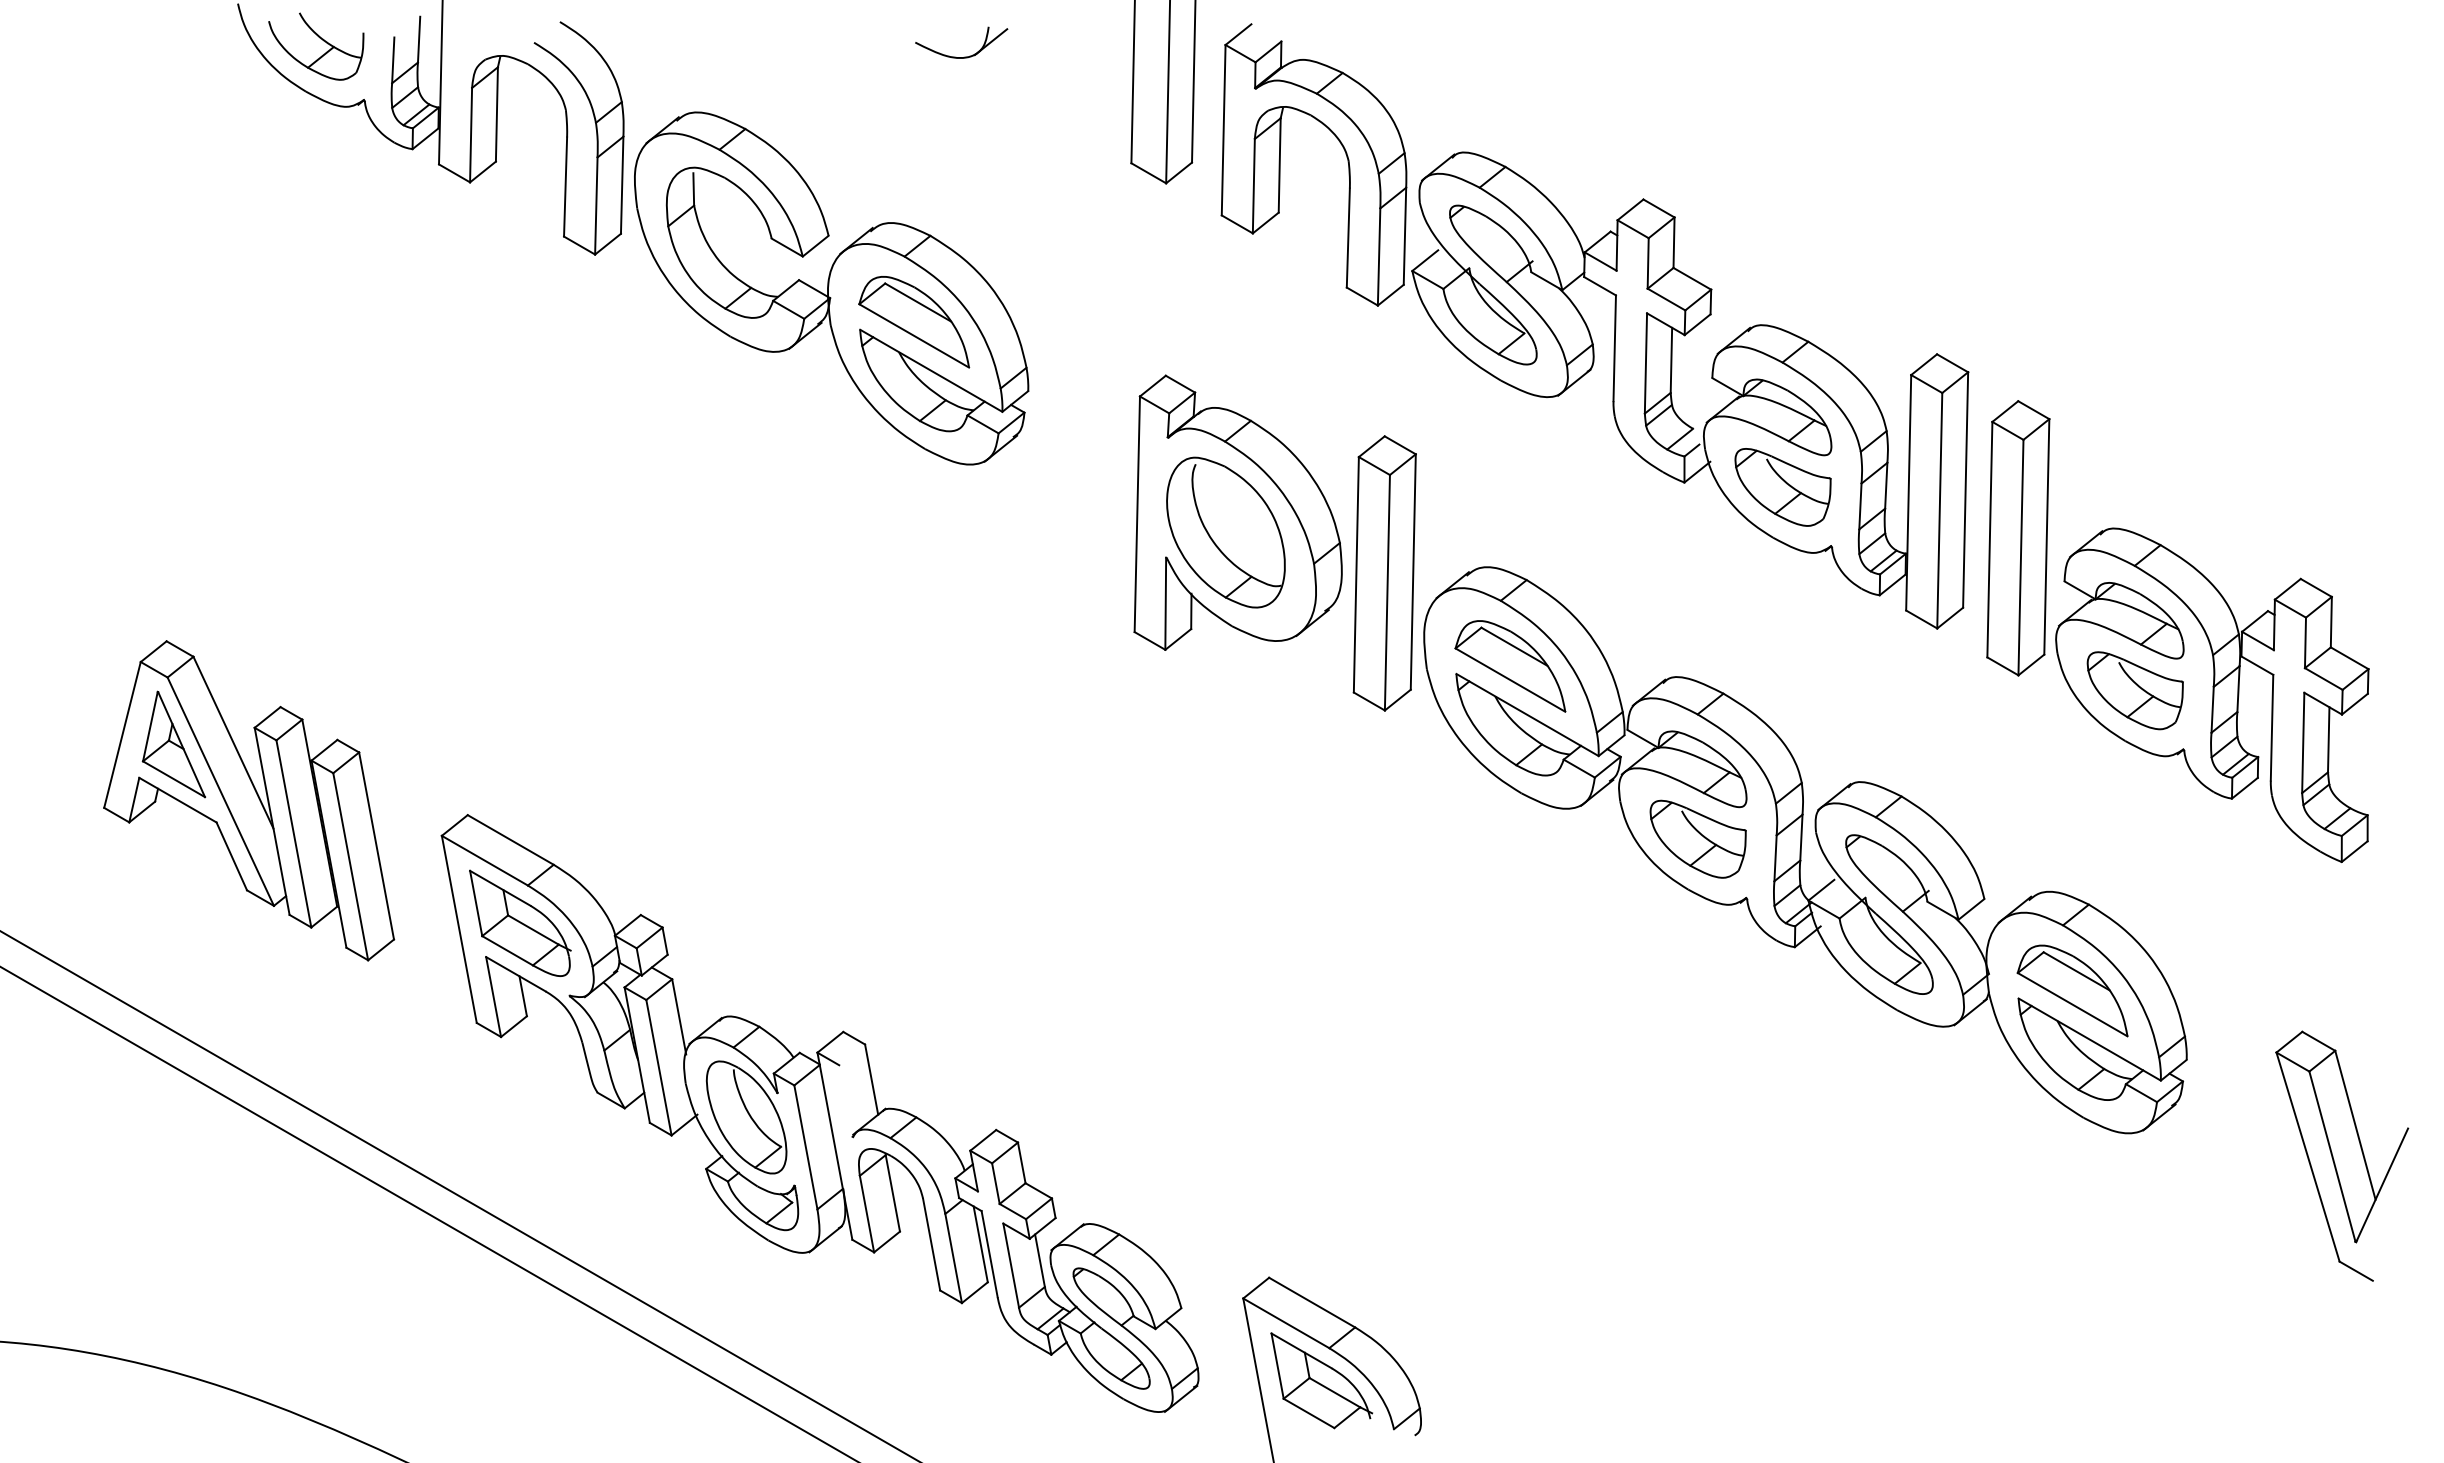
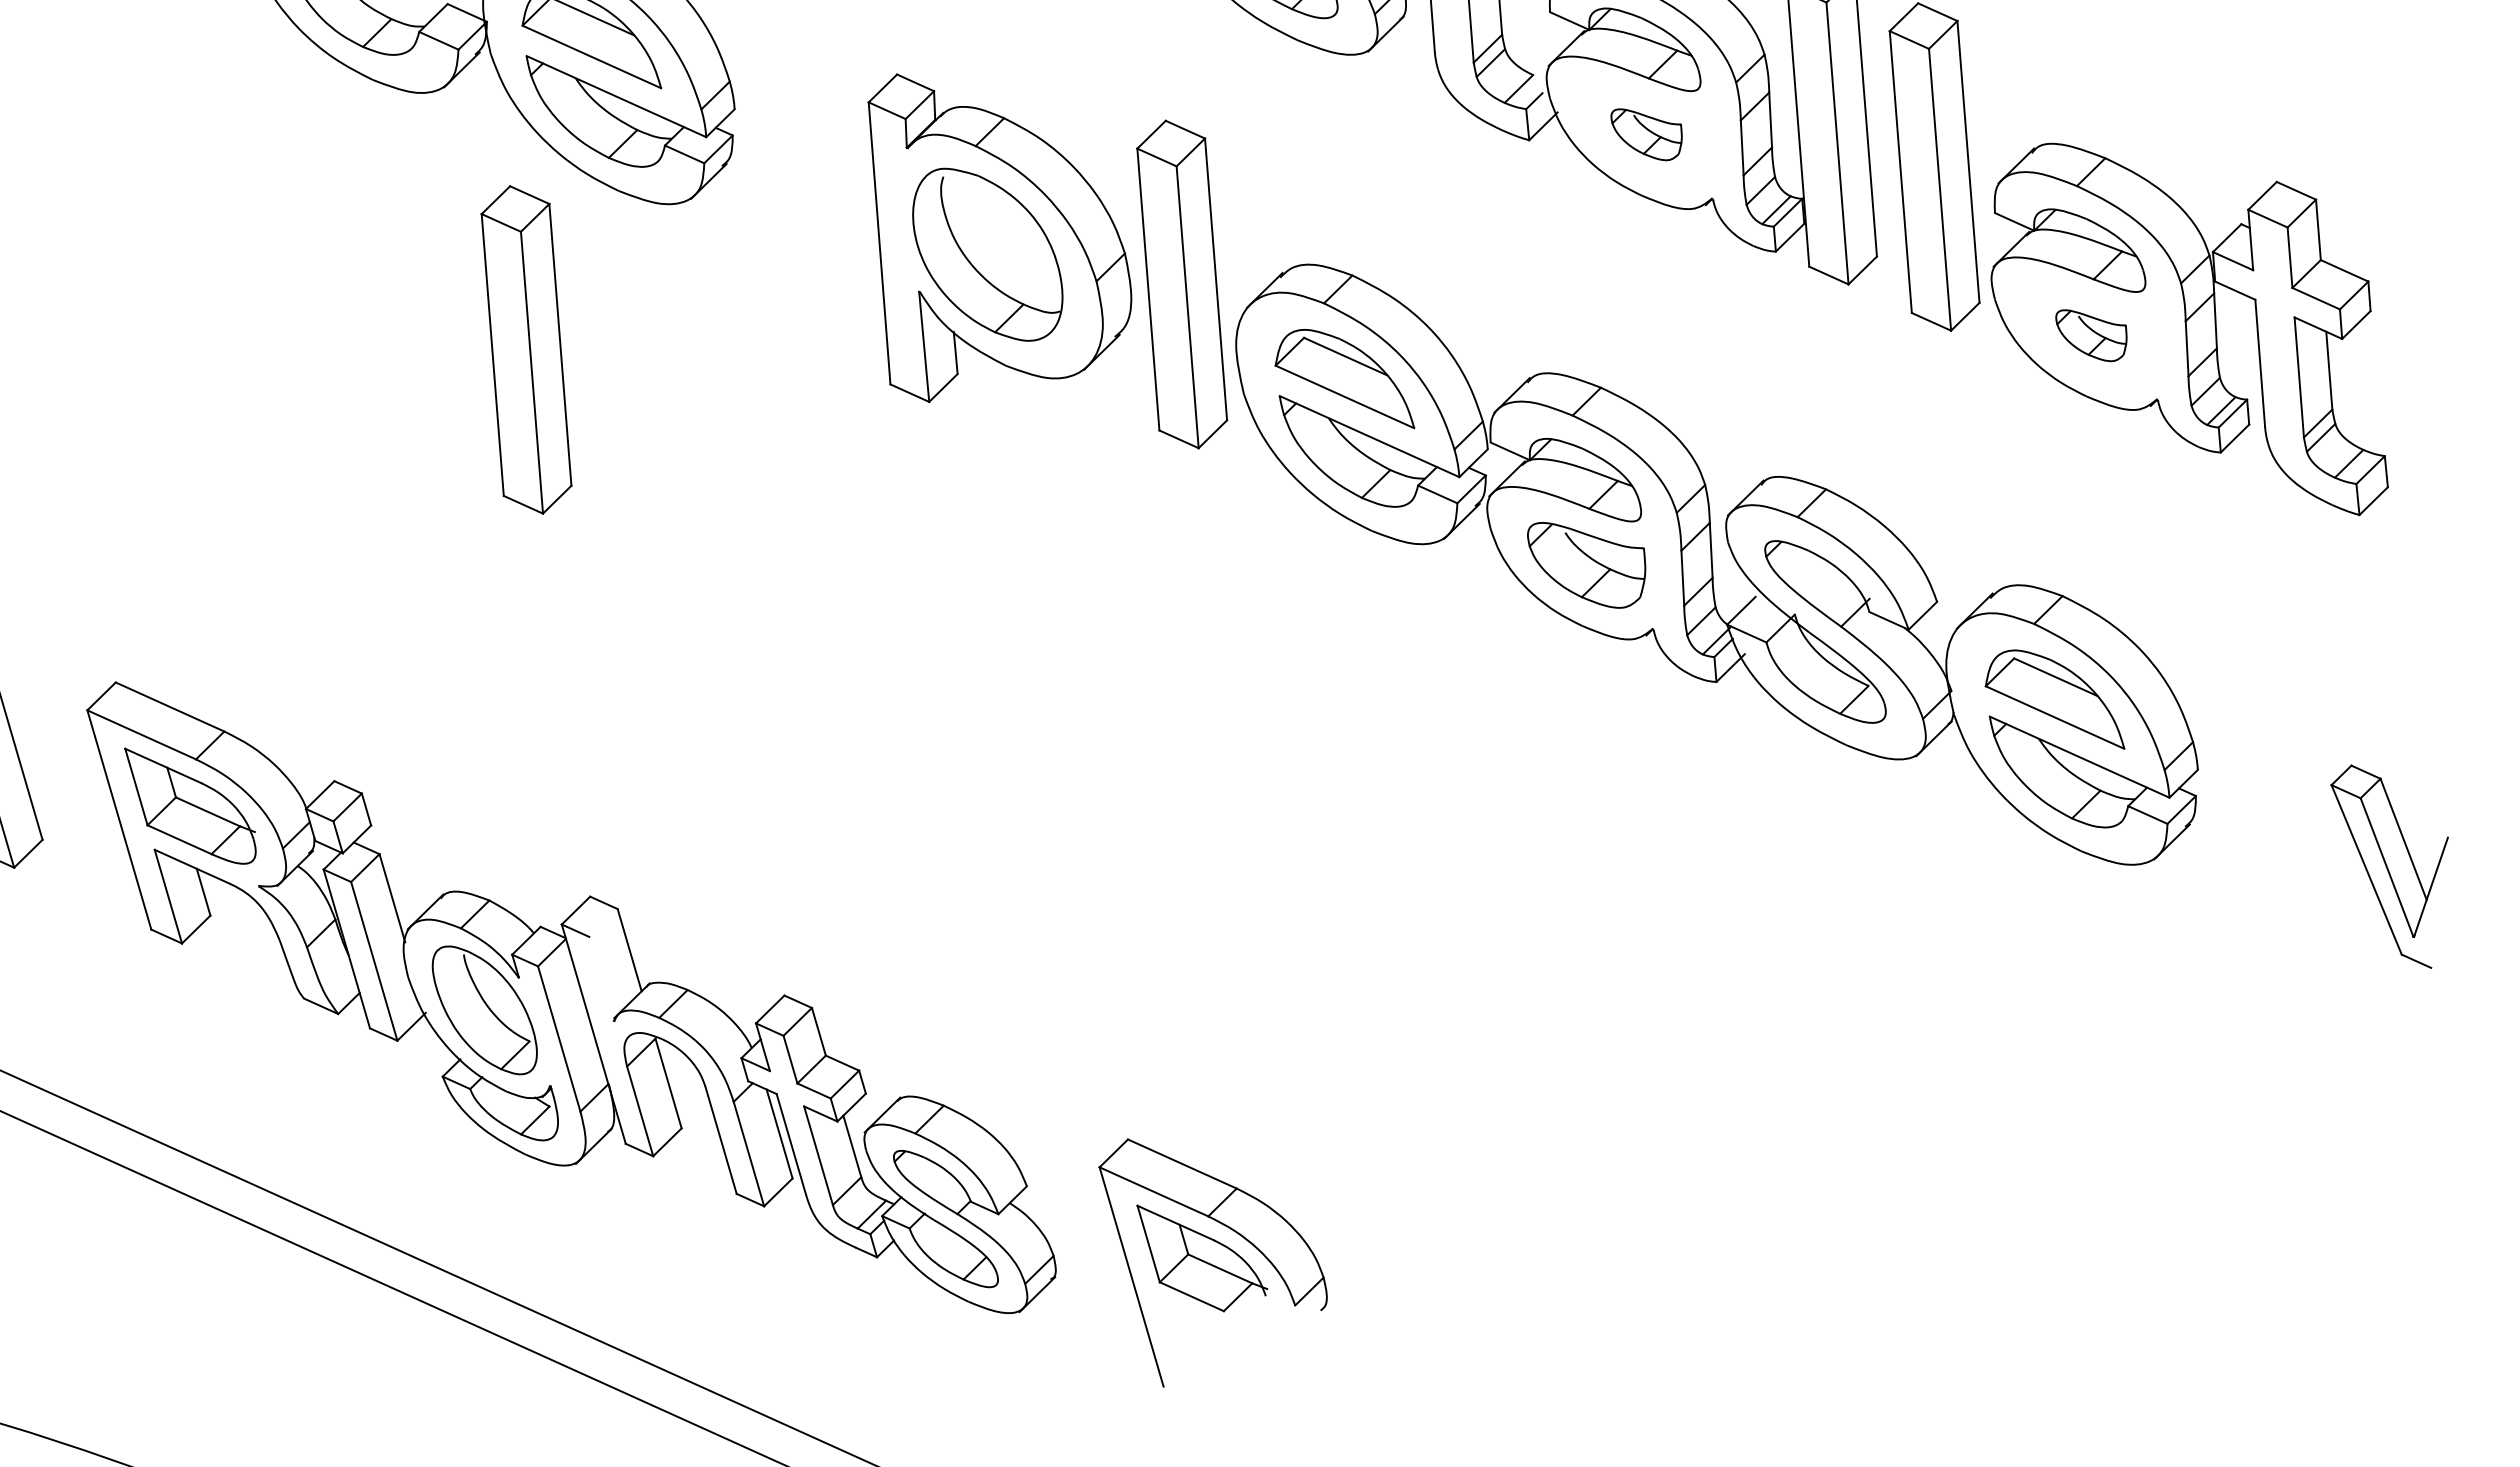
part: (1782, 487) -> (1646, 134), size x0.6
part: (835, 573) -> (526, 350), added
part: (2134, 690) -> (2091, 334), size x0.6
part: (2342, 1155) -> (2395, 865), size x0.7

